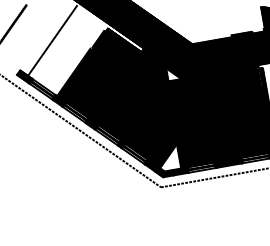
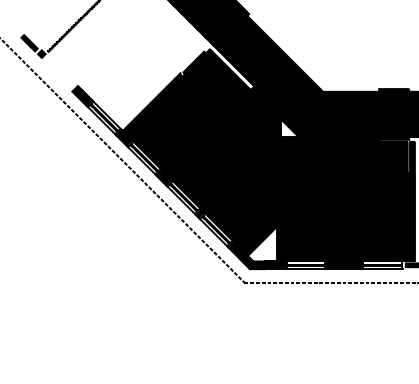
line: (52, 40) -> (129, 52), removed

